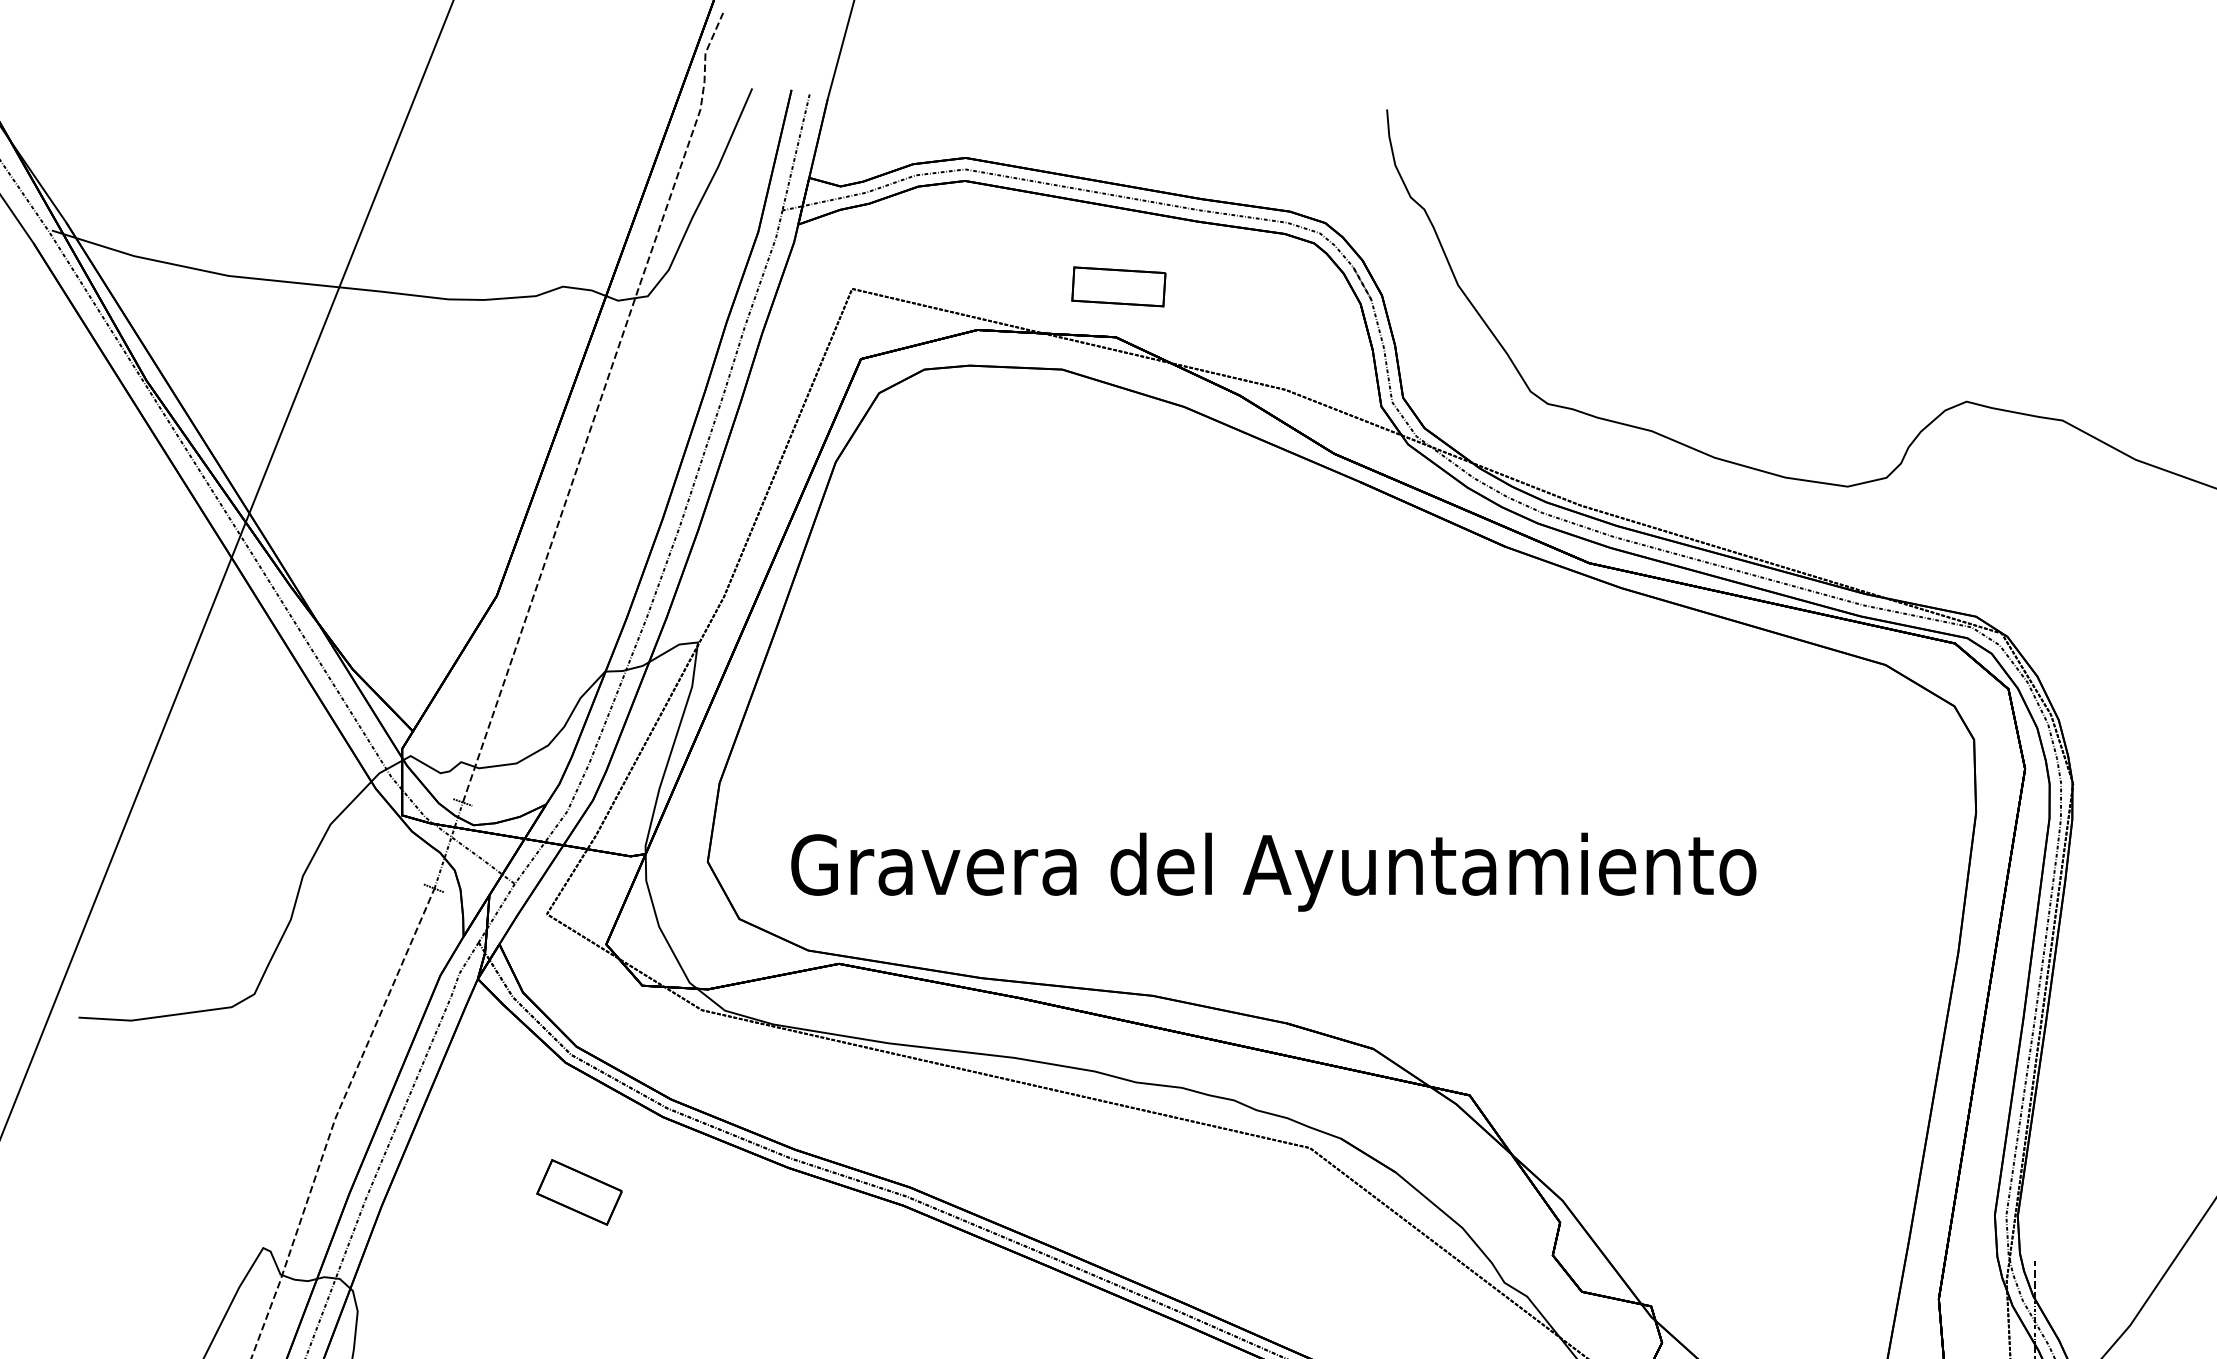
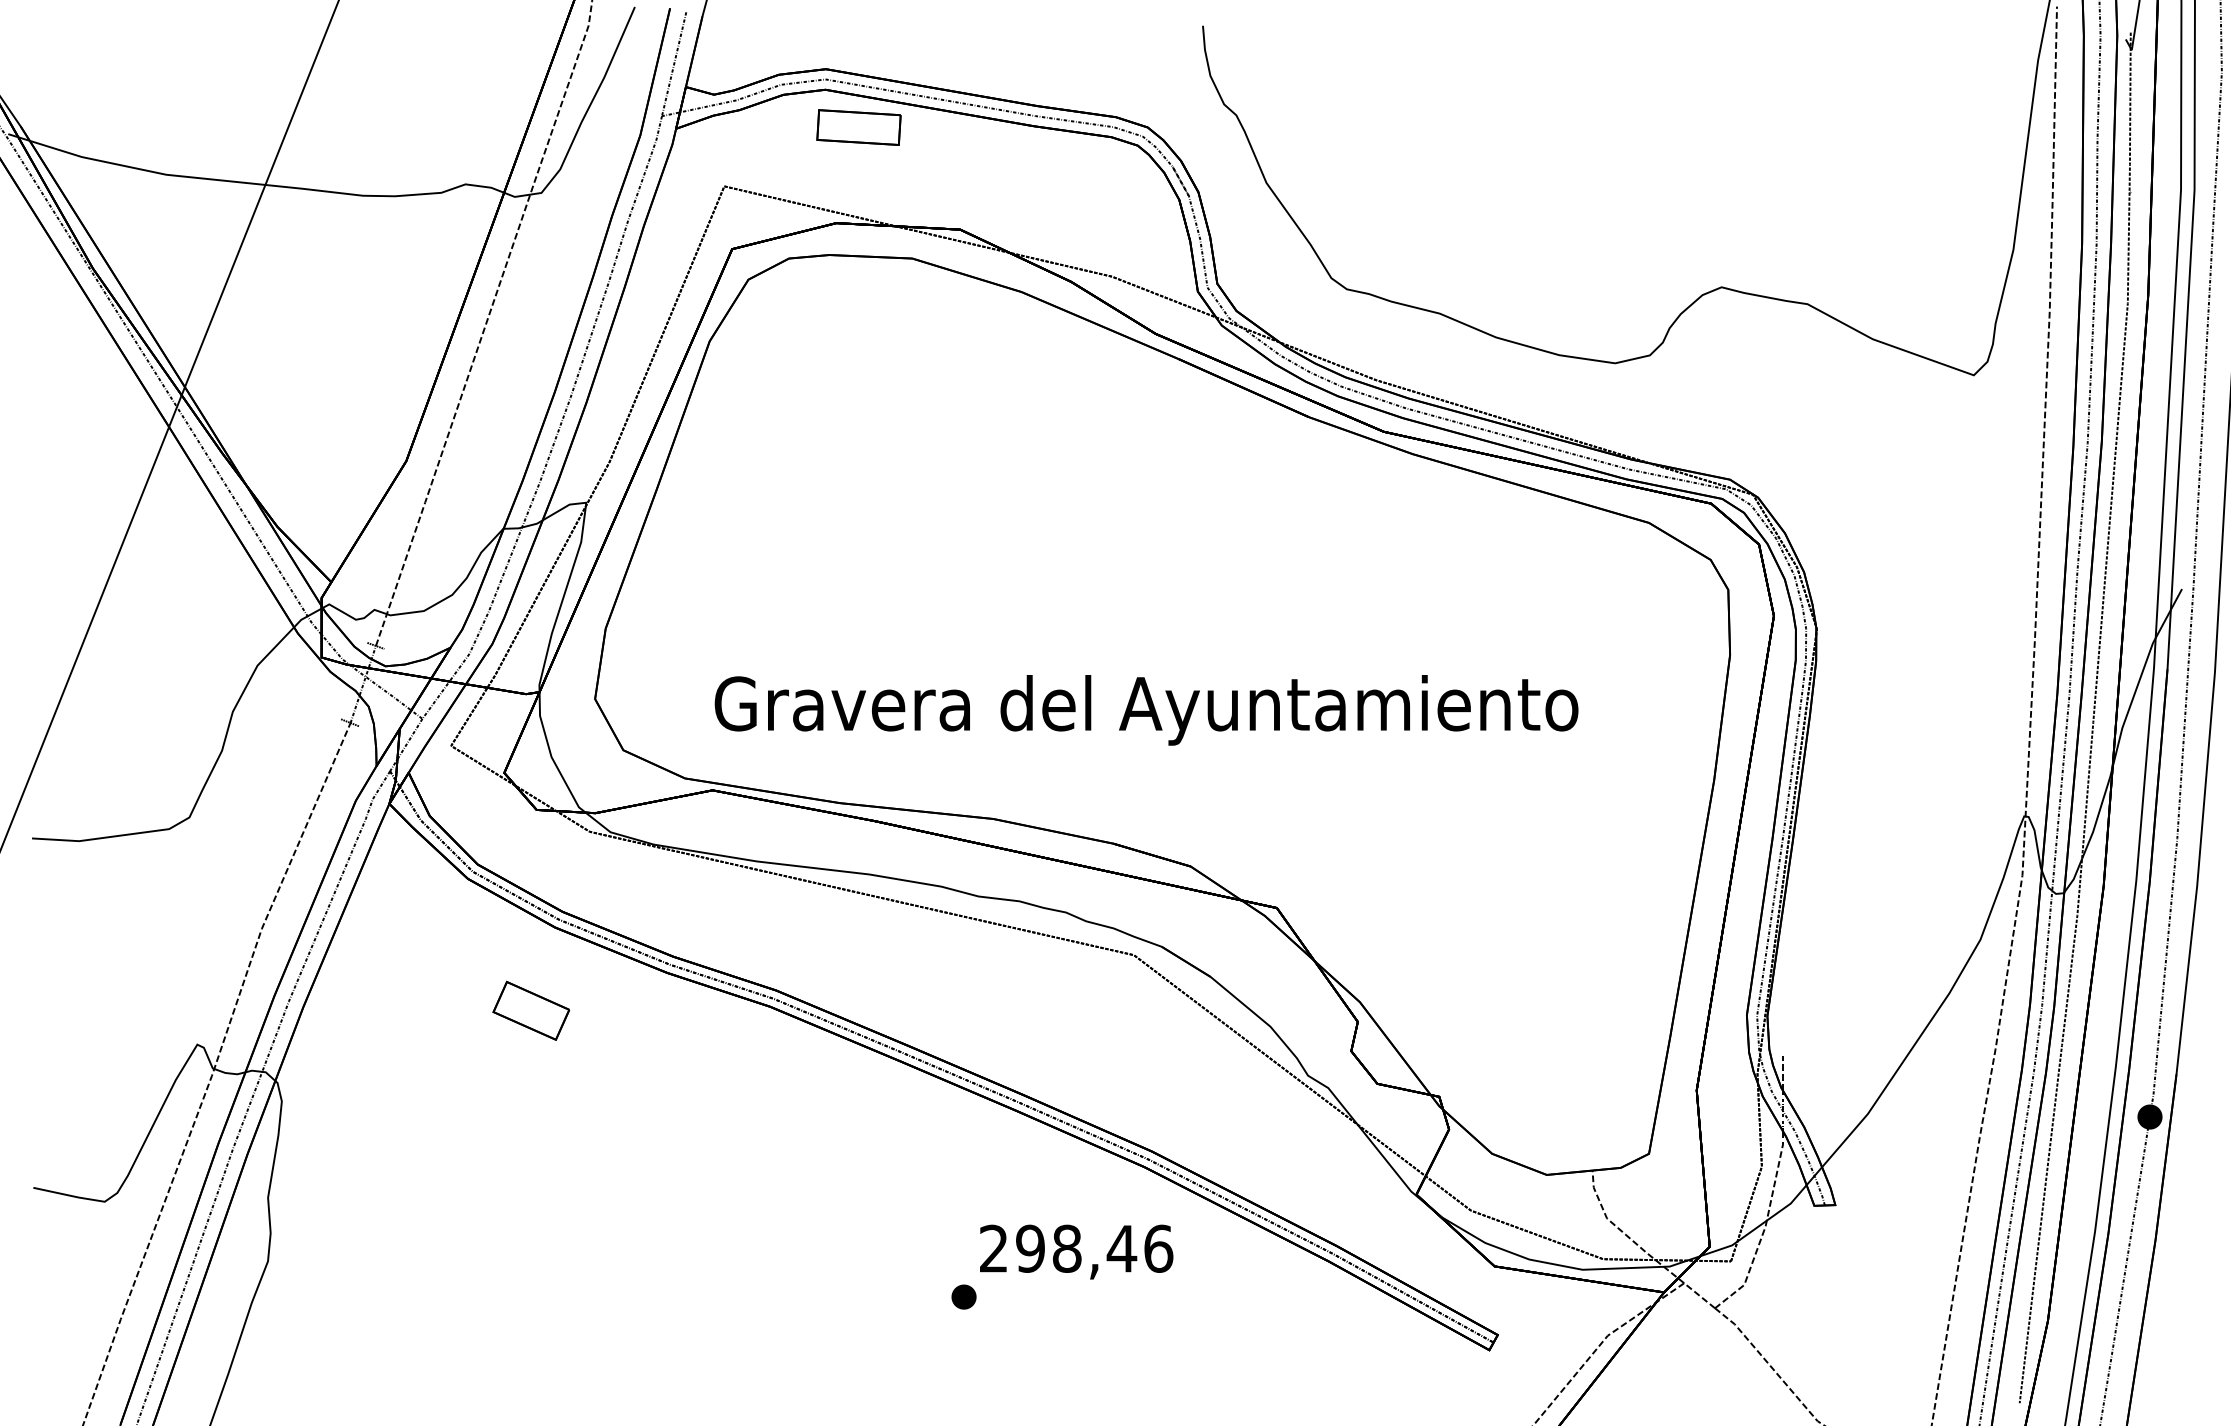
part: (1118, 286) -> (858, 127), moved
text: (1273, 872) -> (1146, 710), moved
part: (579, 1191) -> (531, 1010), moved

